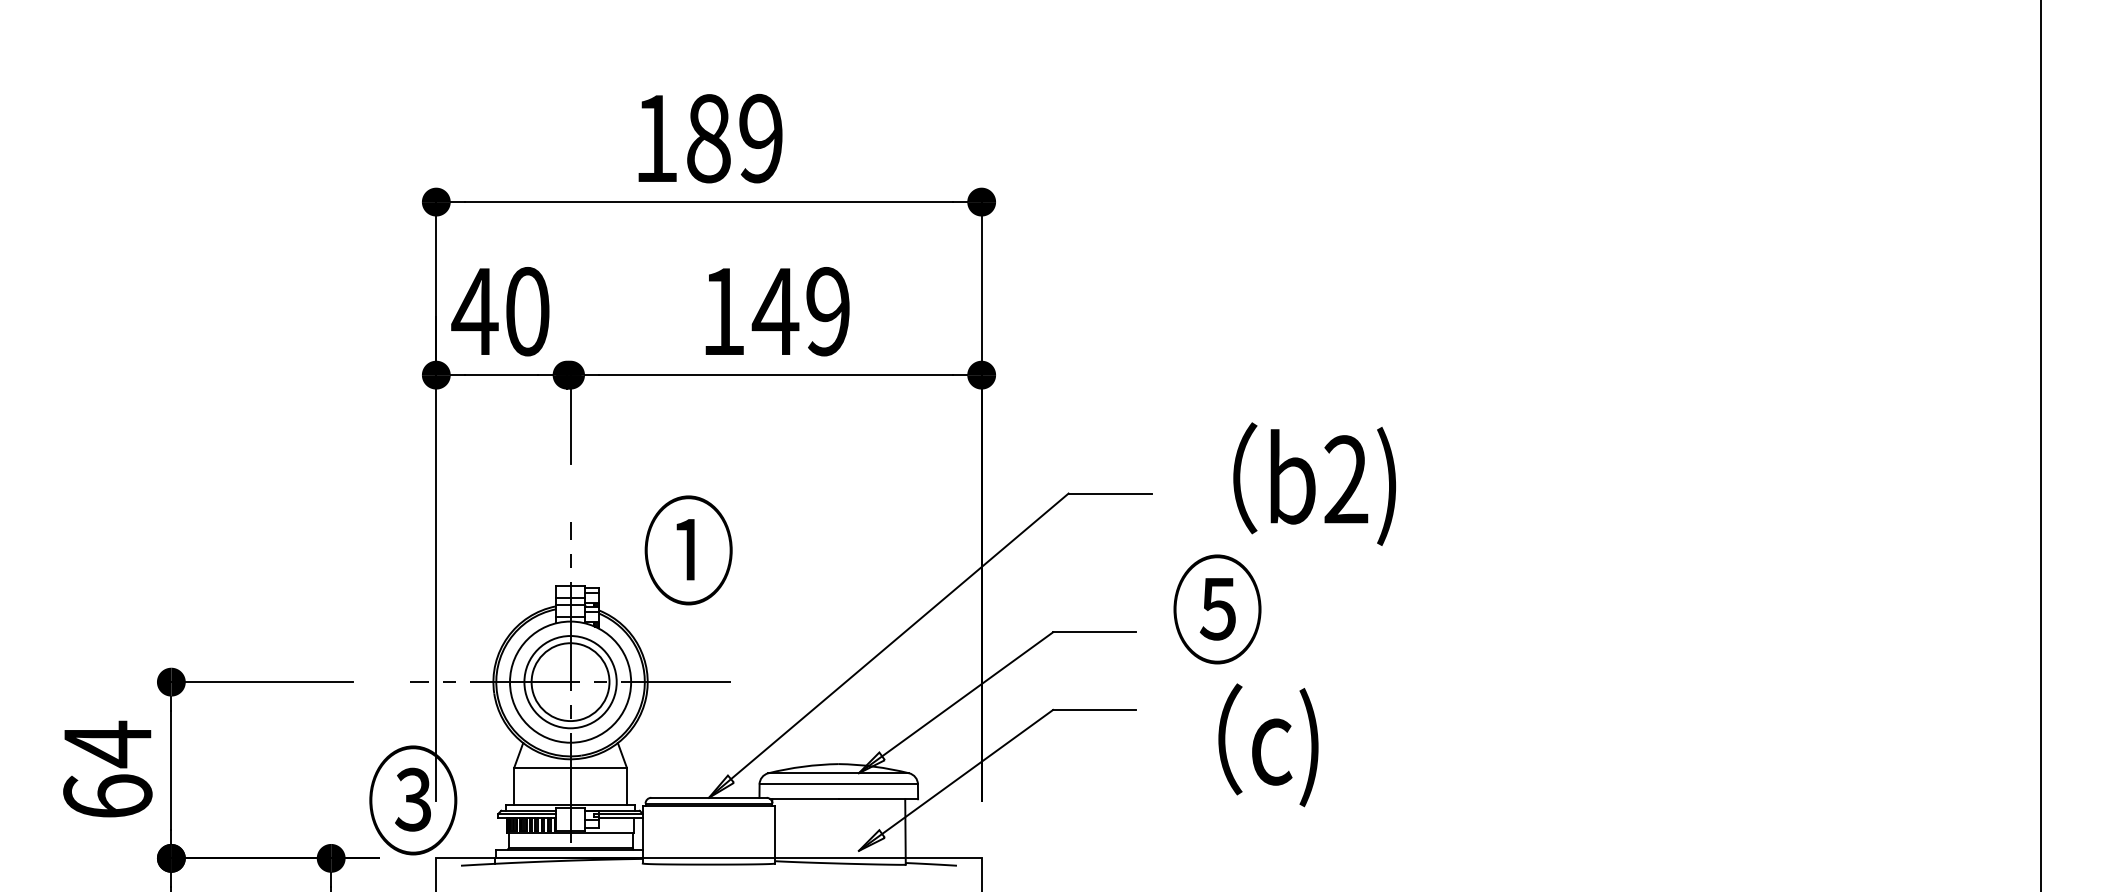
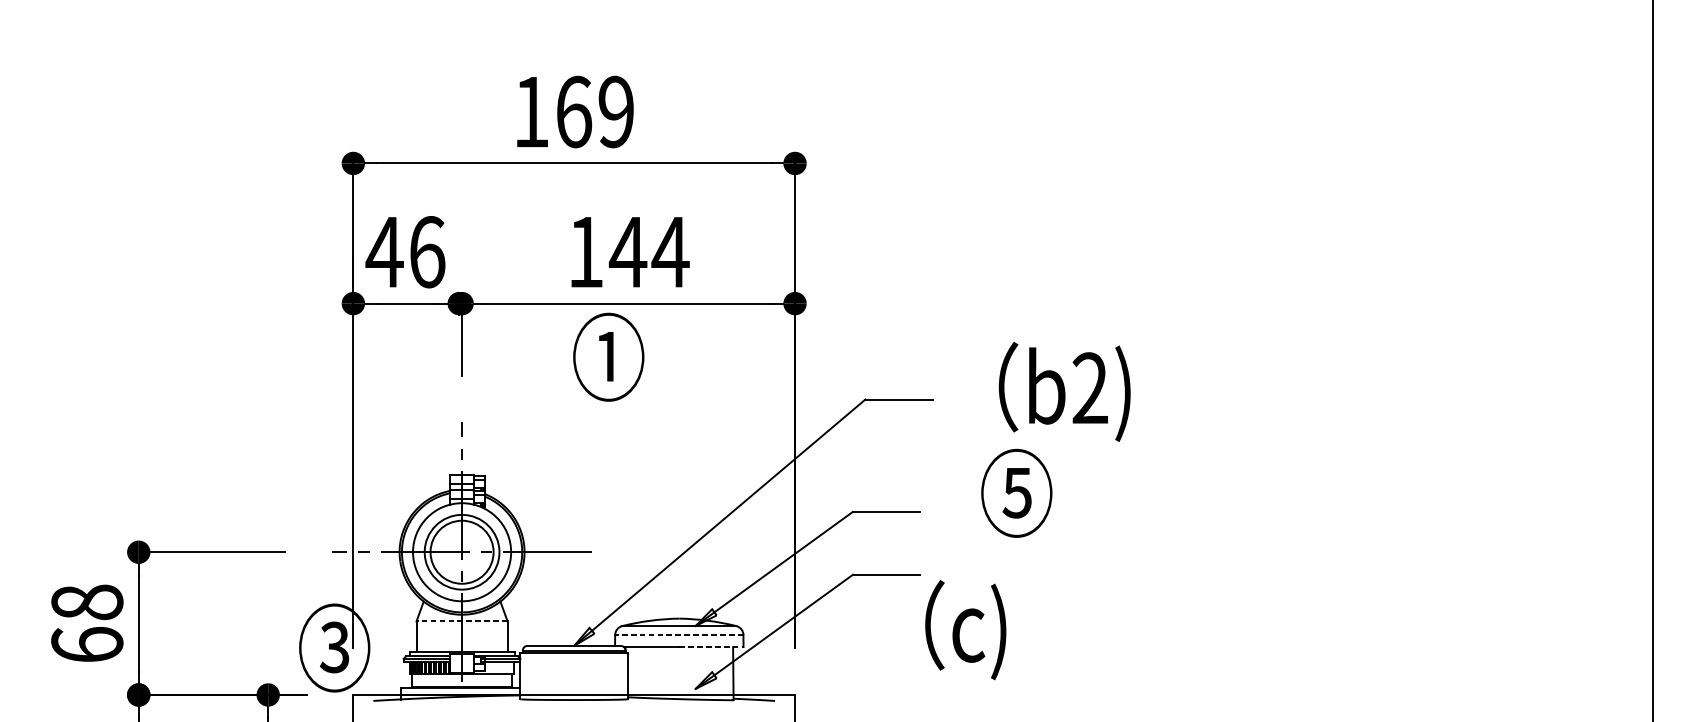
text: (709, 138) -> (574, 111), 189 -> 169
text: (527, 311) -> (427, 252), 40 -> 46
text: (827, 311) -> (670, 252), 149 -> 144
text: (688, 550) -> (608, 357), moved
text: (1217, 609) -> (1016, 493), moved
text: (107, 744) -> (87, 602), 64 -> 68
text: (1268, 745) -> (965, 630), moved
line: (570, 767) -> (462, 621), solid -> dashed
line: (838, 784) -> (679, 635), solid -> dashed
line: (878, 799) -> (711, 647), solid -> dashed

